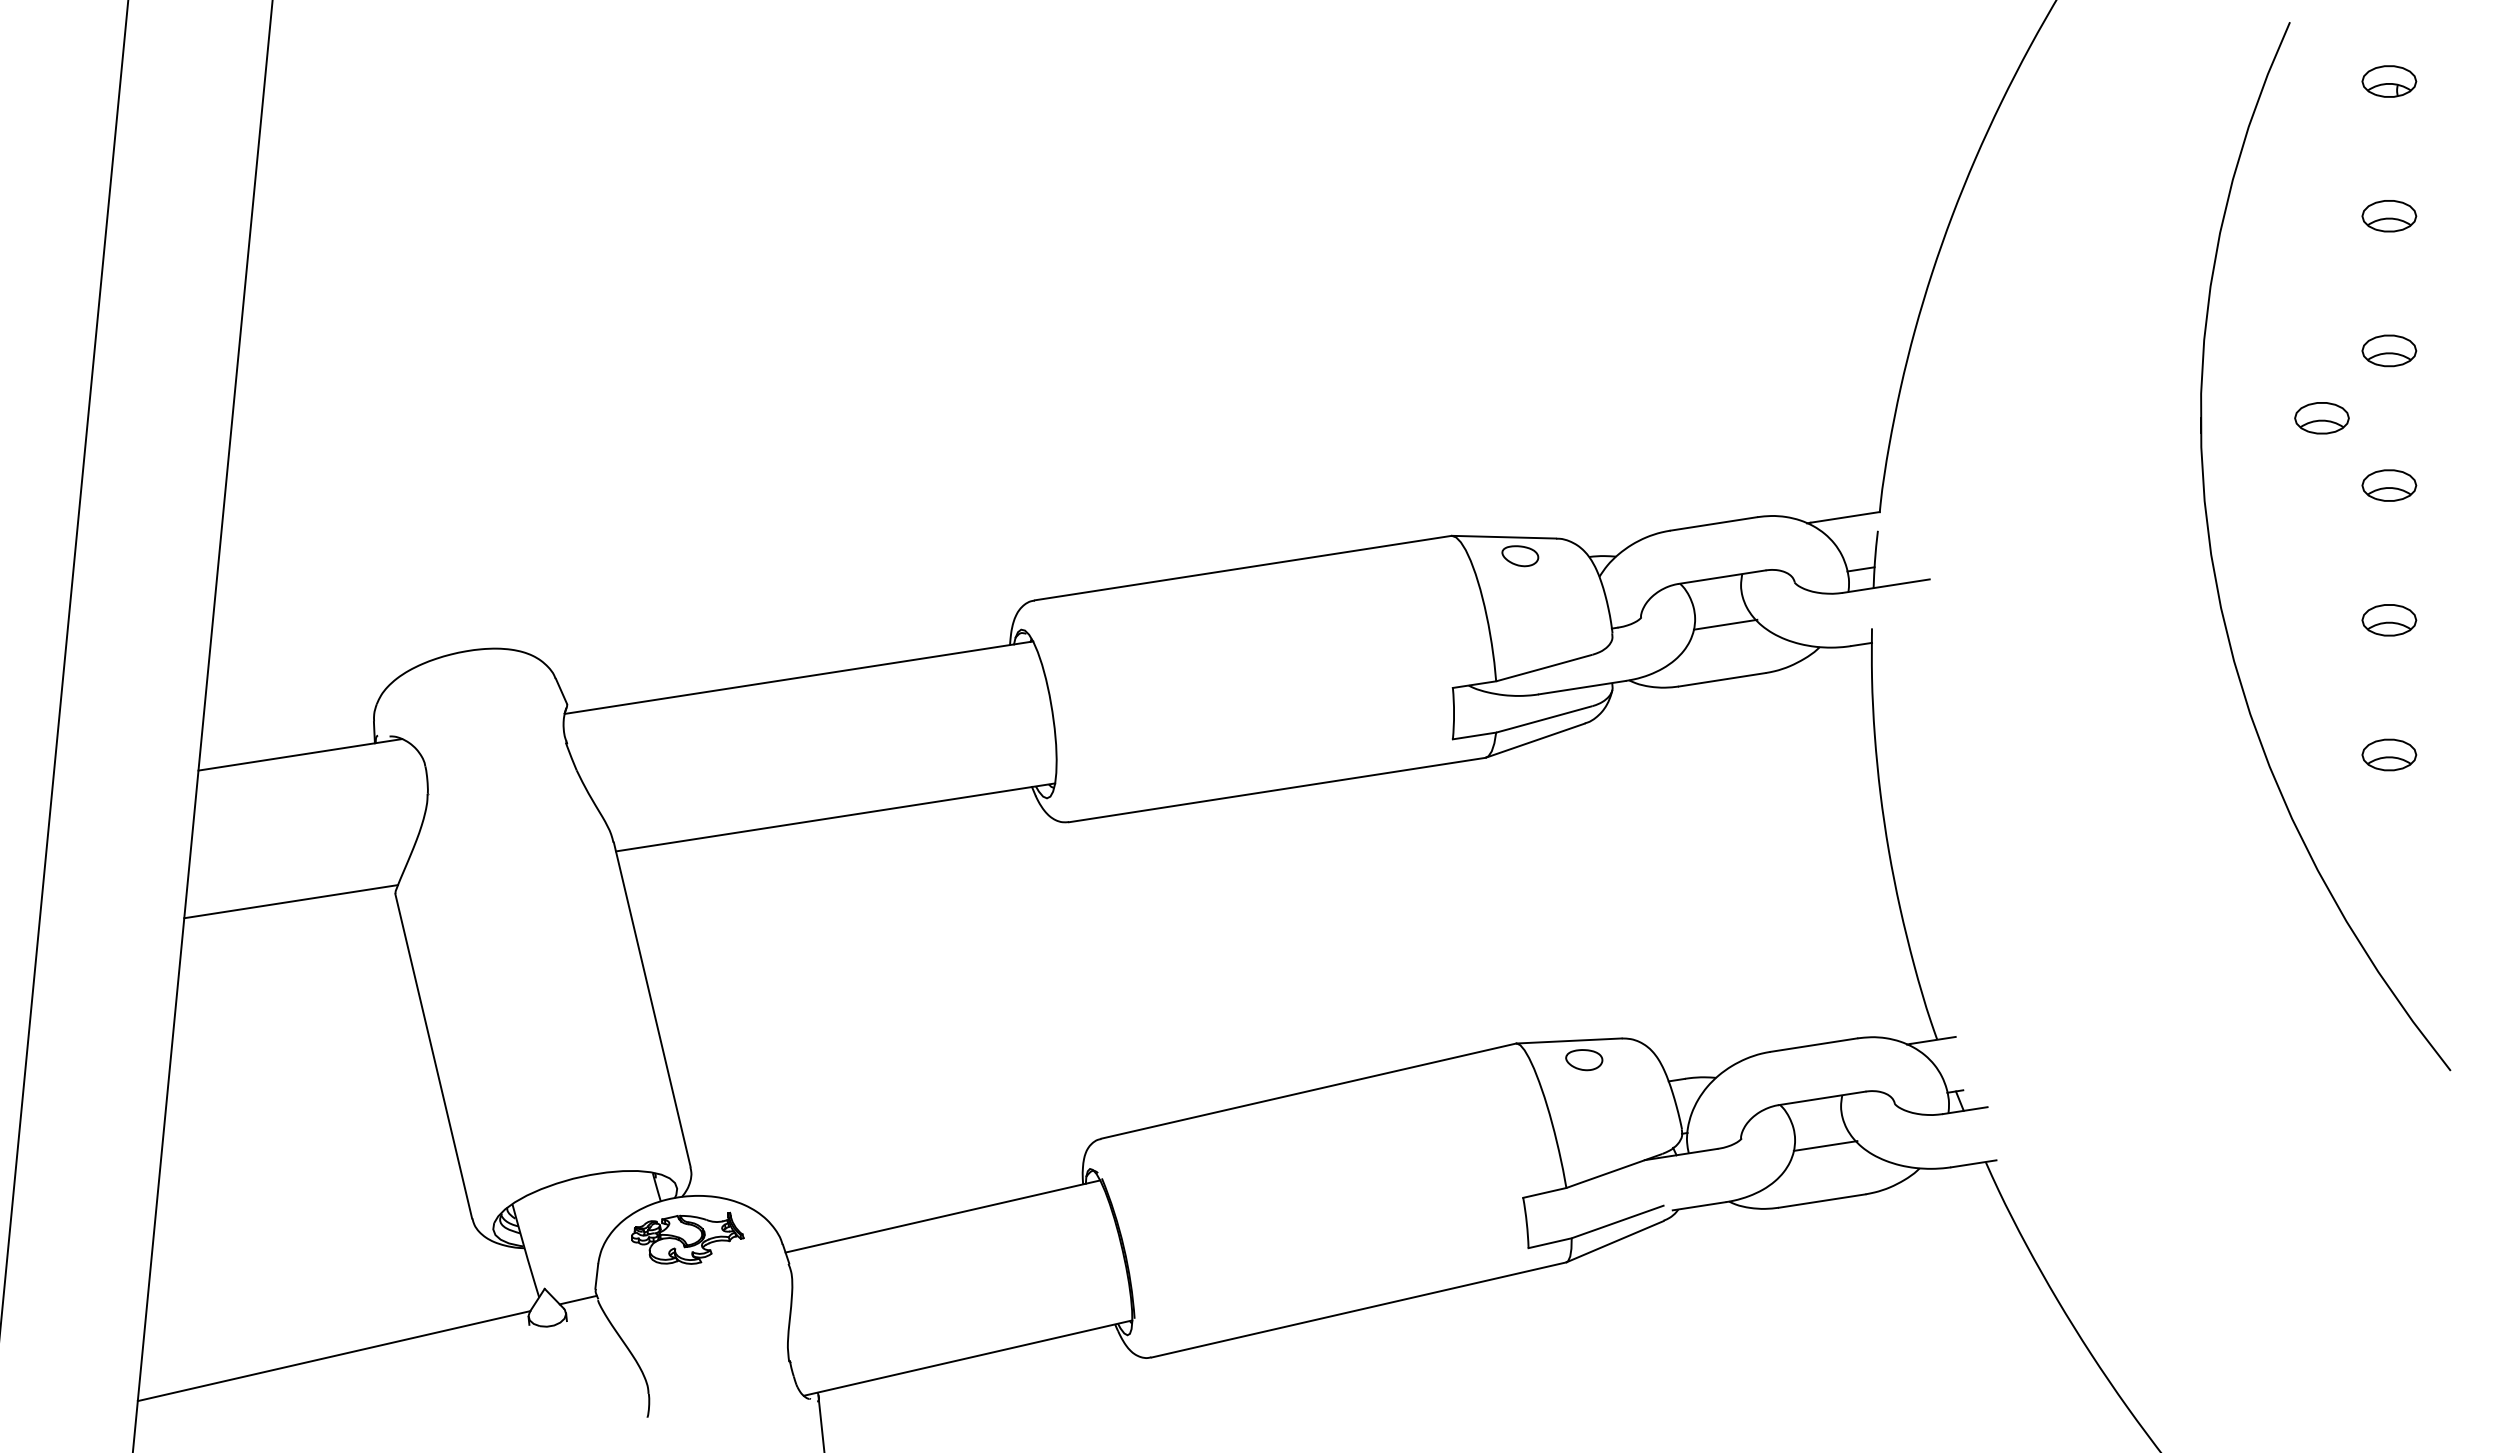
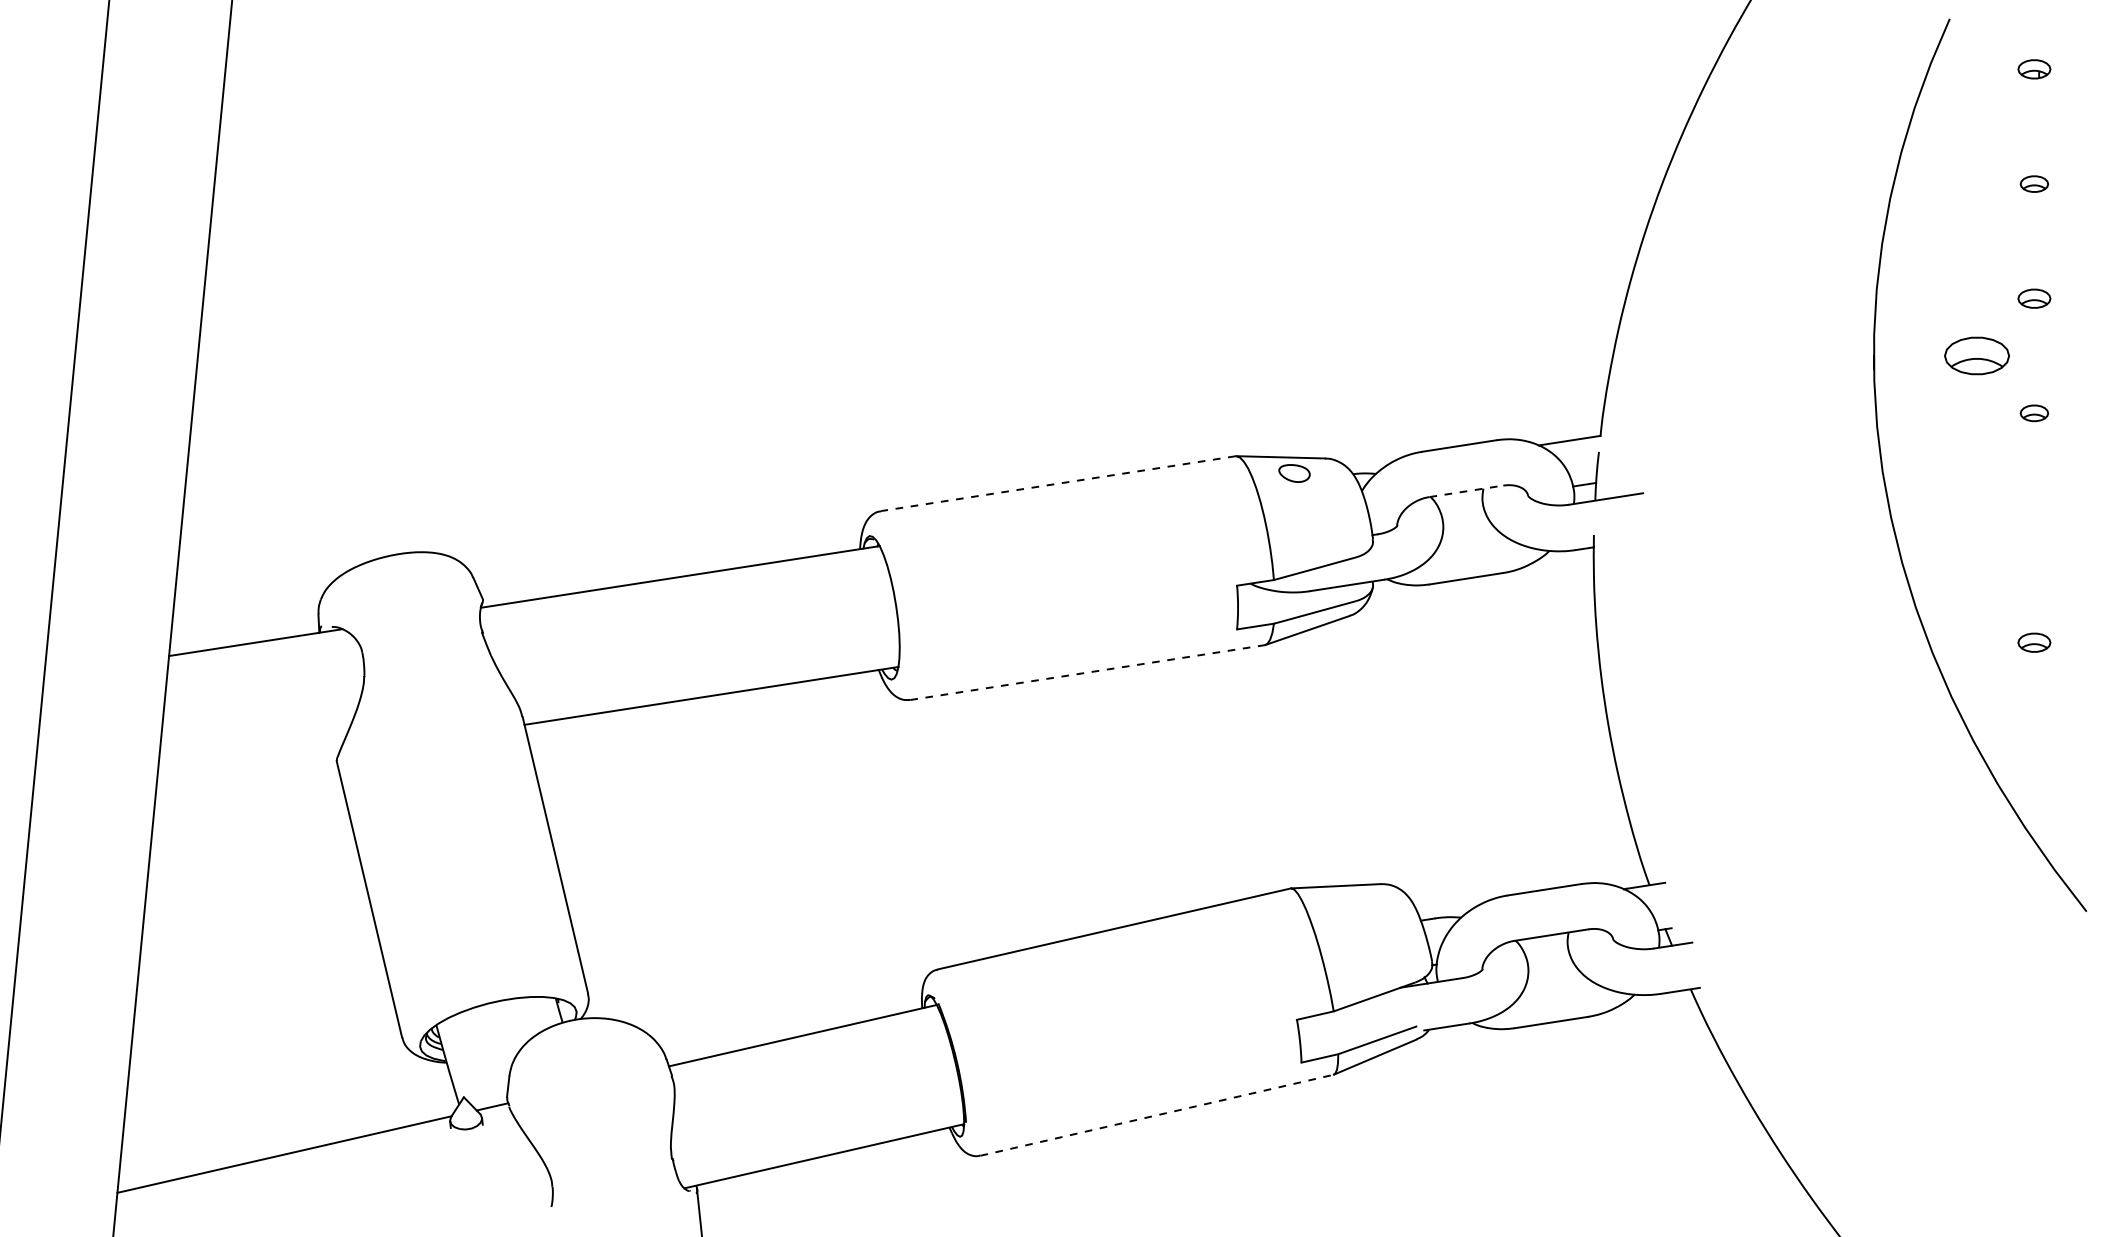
part: (2389, 81) -> (2034, 69), size x0.7
part: (2389, 216) -> (2034, 184), size x0.6
part: (2389, 350) -> (2034, 298), size x0.7
part: (2321, 418) -> (1976, 356), size x1.4
part: (2389, 485) -> (2034, 413), size x0.6
line: (1242, 568) -> (1057, 483), solid -> dashed
line: (1722, 577) -> (1466, 491), solid -> dashed
part: (2389, 620) -> (2034, 528), removed
line: (1725, 624) -> (1469, 531), removed
part: (2389, 754) -> (2034, 642), size x0.7
line: (1277, 790) -> (1087, 672), solid -> dashed
line: (291, 901) -> (248, 767), removed
part: (1584, 1060) -> (1349, 902), removed
line: (1825, 1145) -> (1554, 975), removed
part: (687, 1237) -> (585, 1053), removed
line: (1358, 1309) -> (1156, 1114), solid -> dashed

